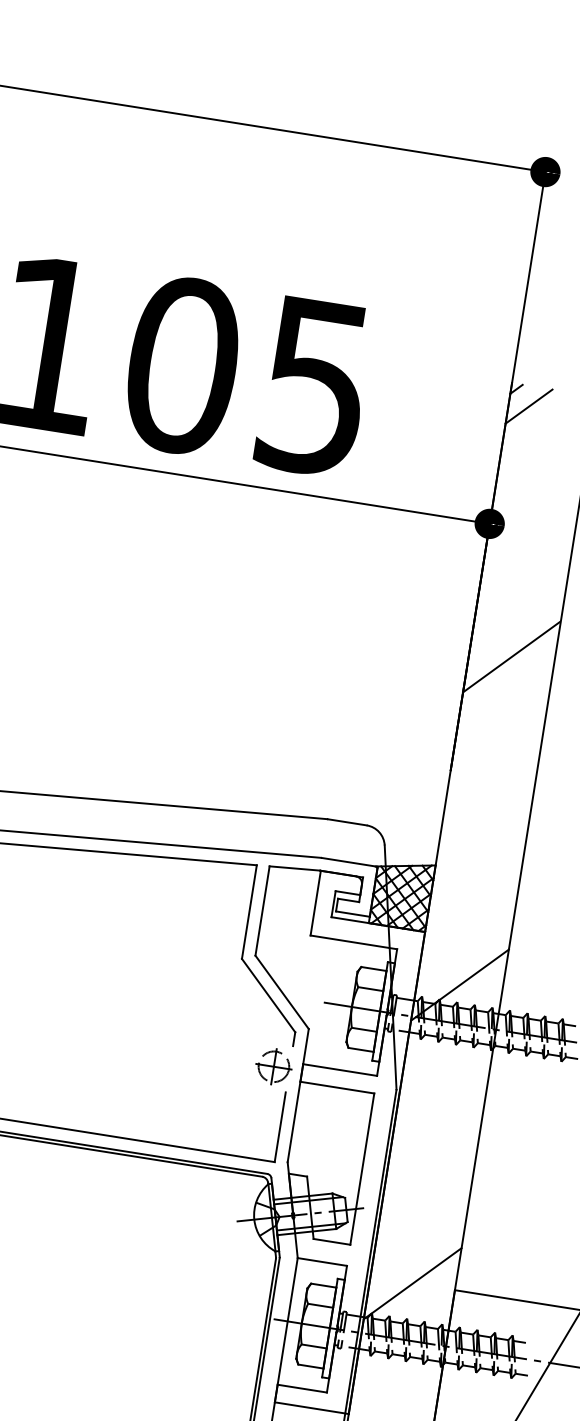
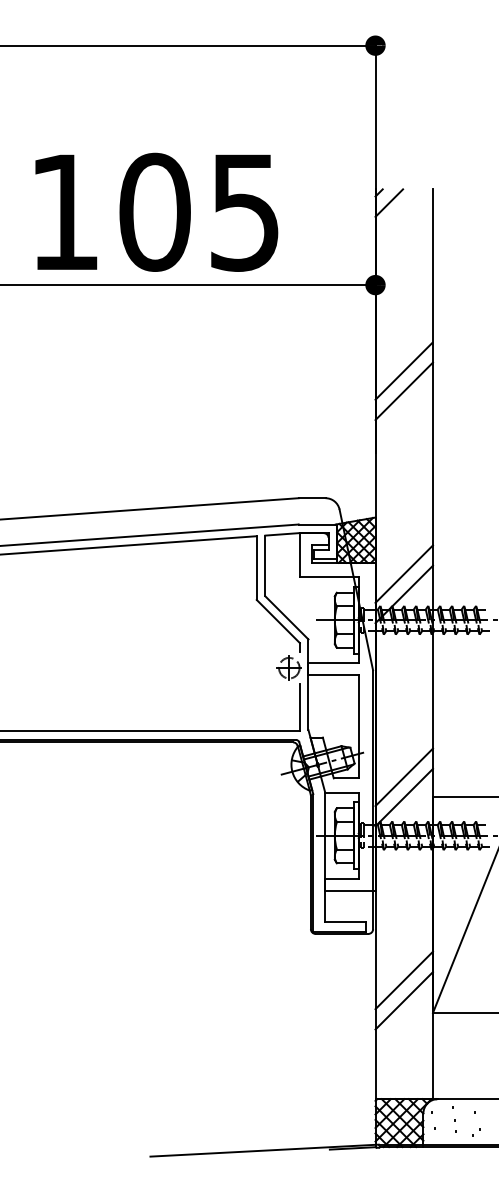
line: (506, 686) -> (403, 391), added
line: (463, 954) -> (403, 573), added
line: (416, 1253) -> (403, 777), added

